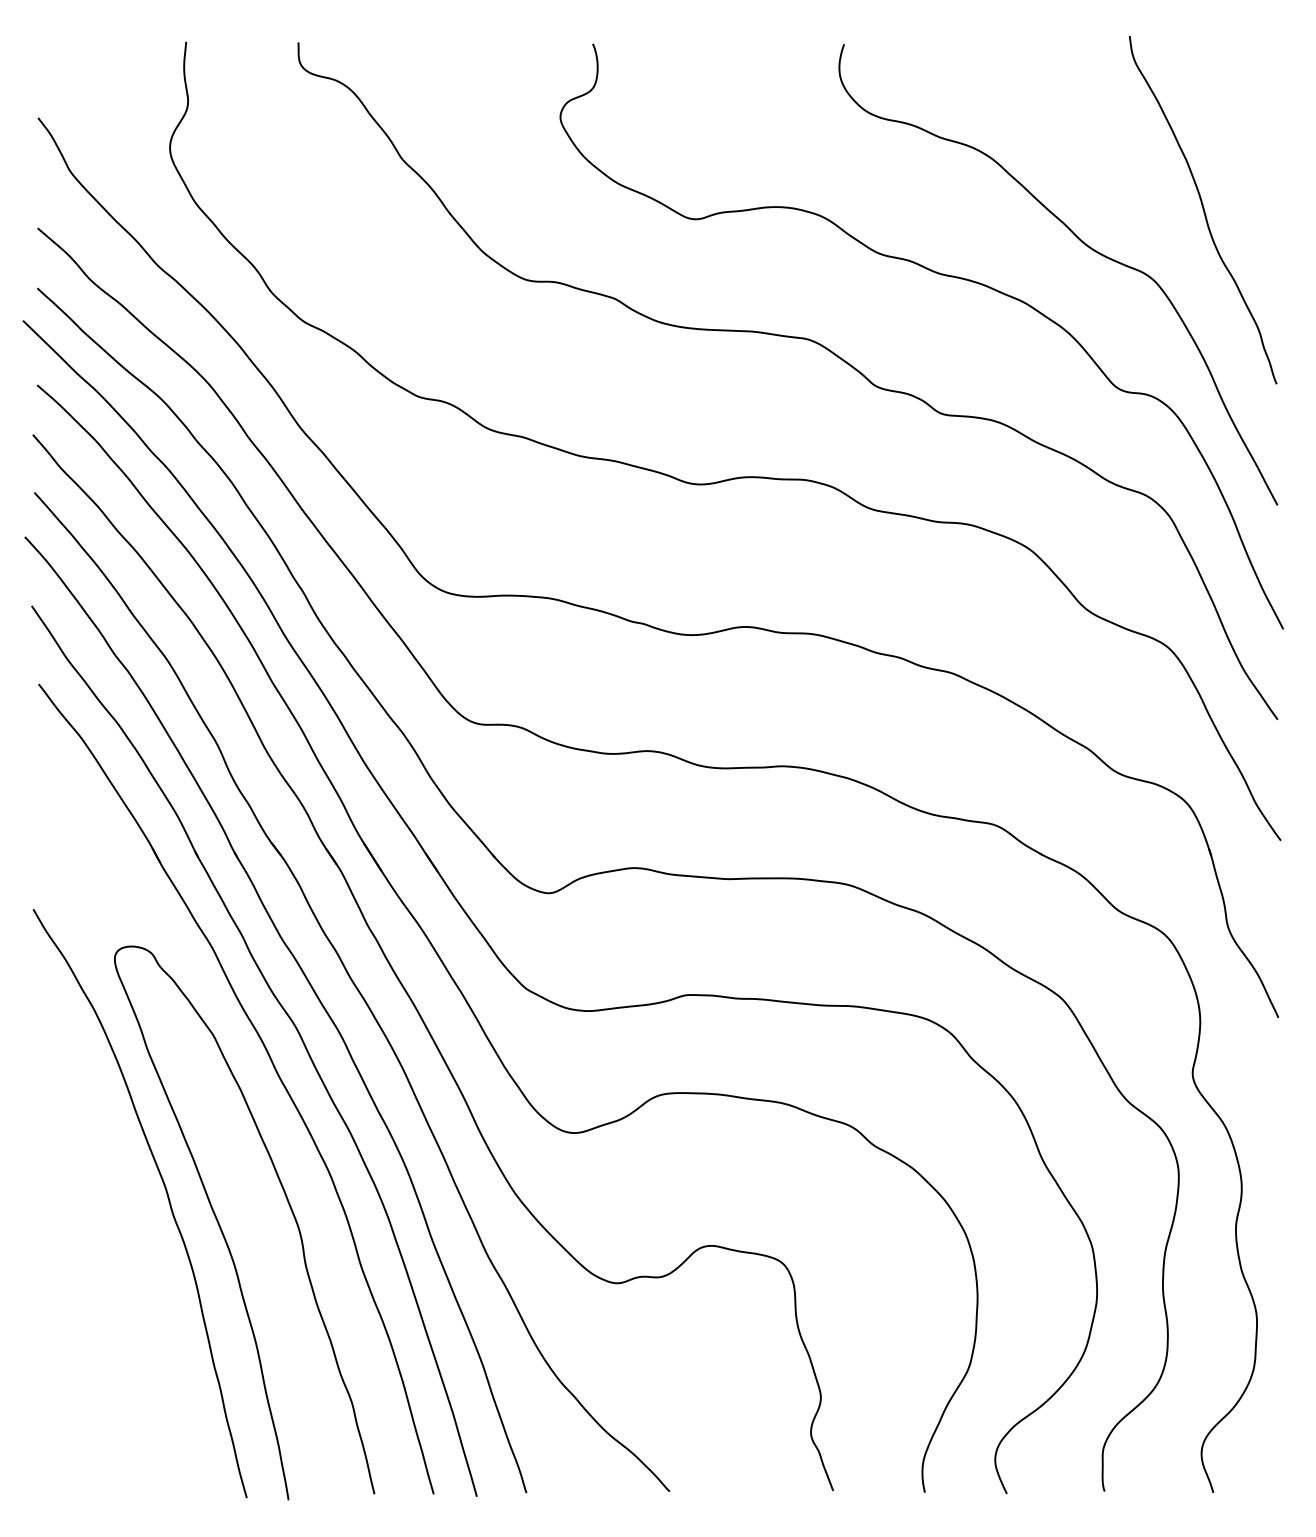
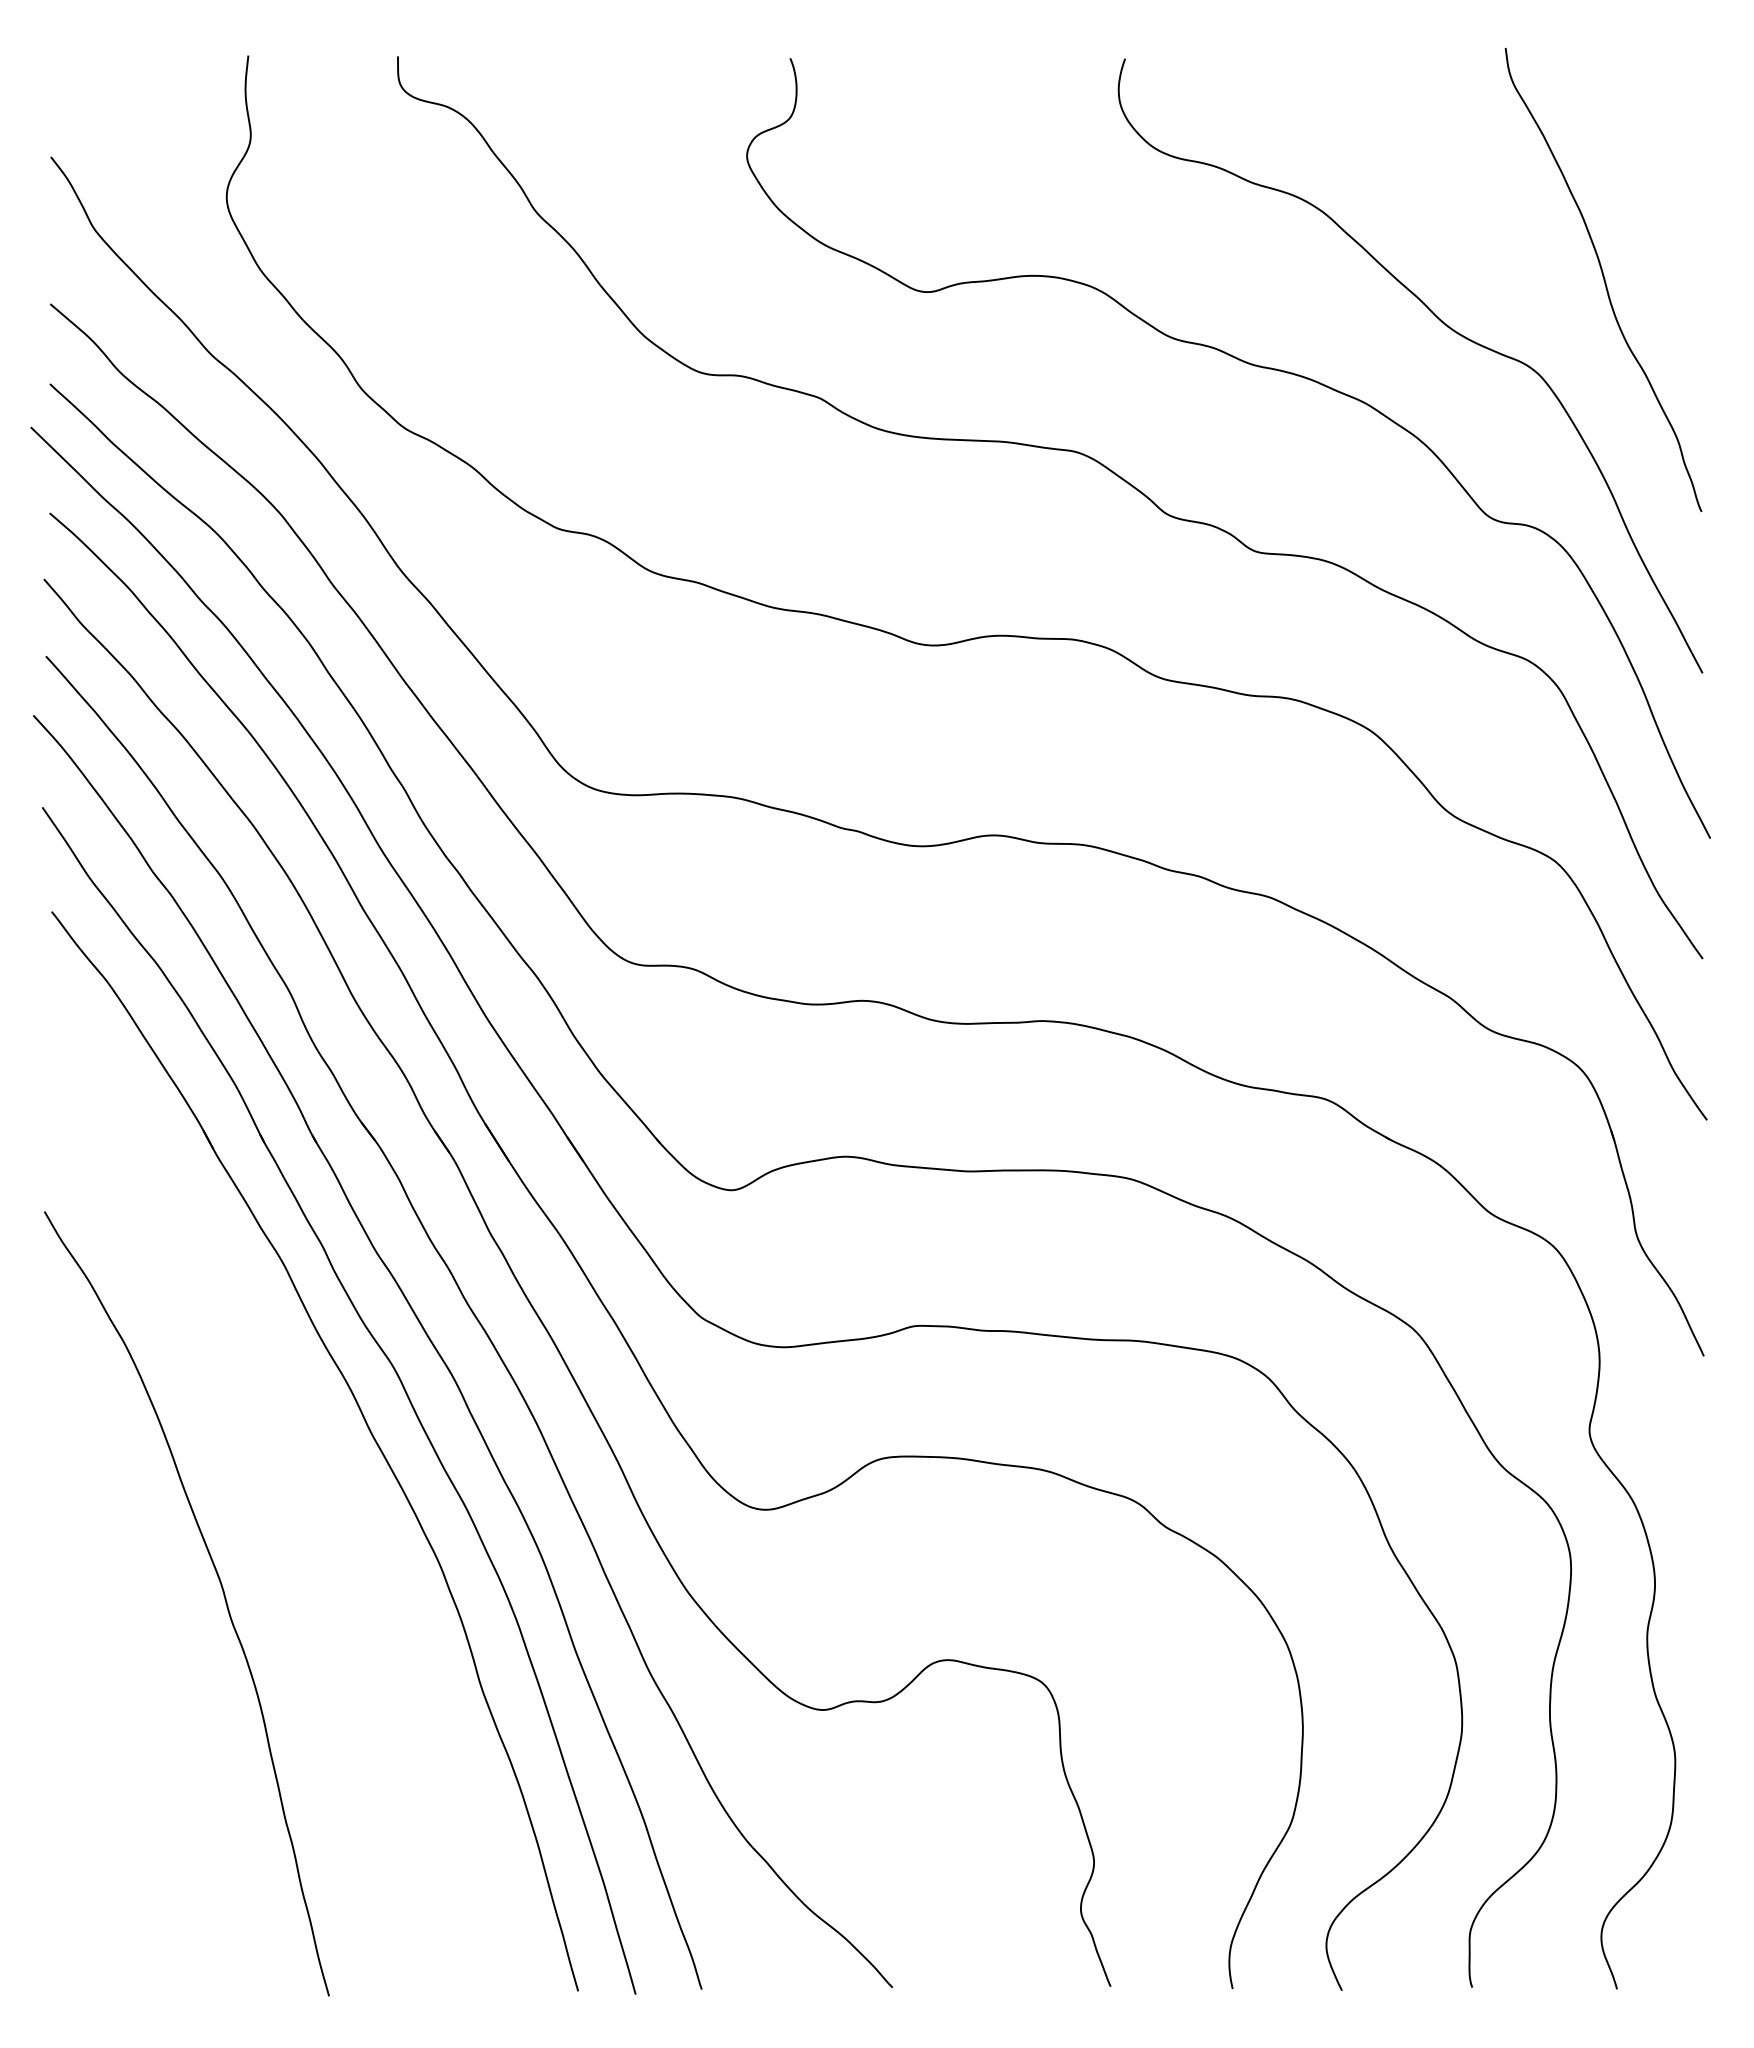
curve: (222, 1230) -> (296, 1639), removed

